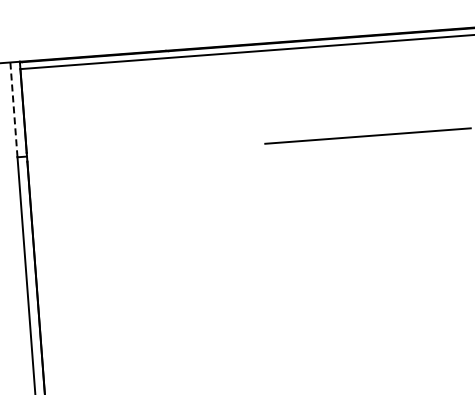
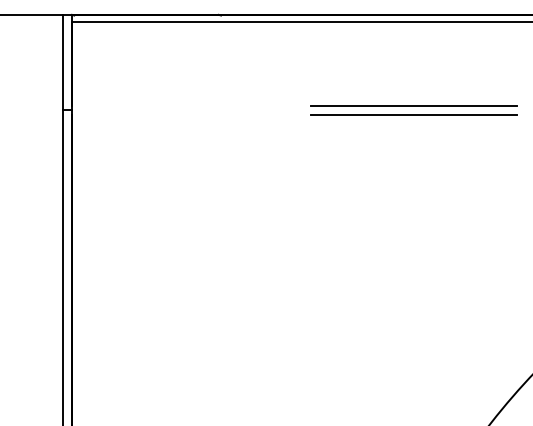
line: (13, 109) -> (62, 62), dashed -> solid
line: (367, 127) -> (413, 106), added

